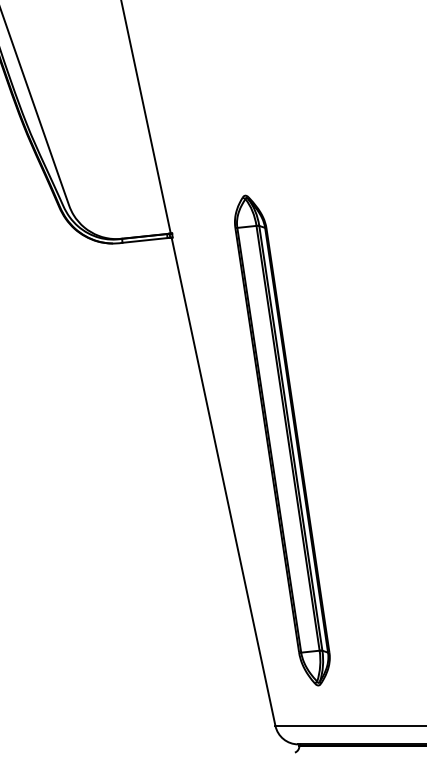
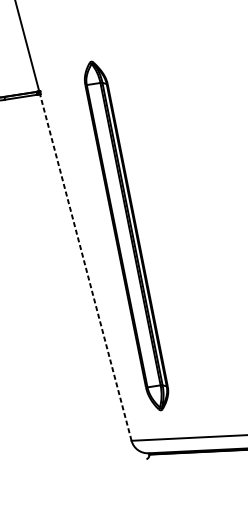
line: (223, 481) -> (85, 267), solid -> dashed

